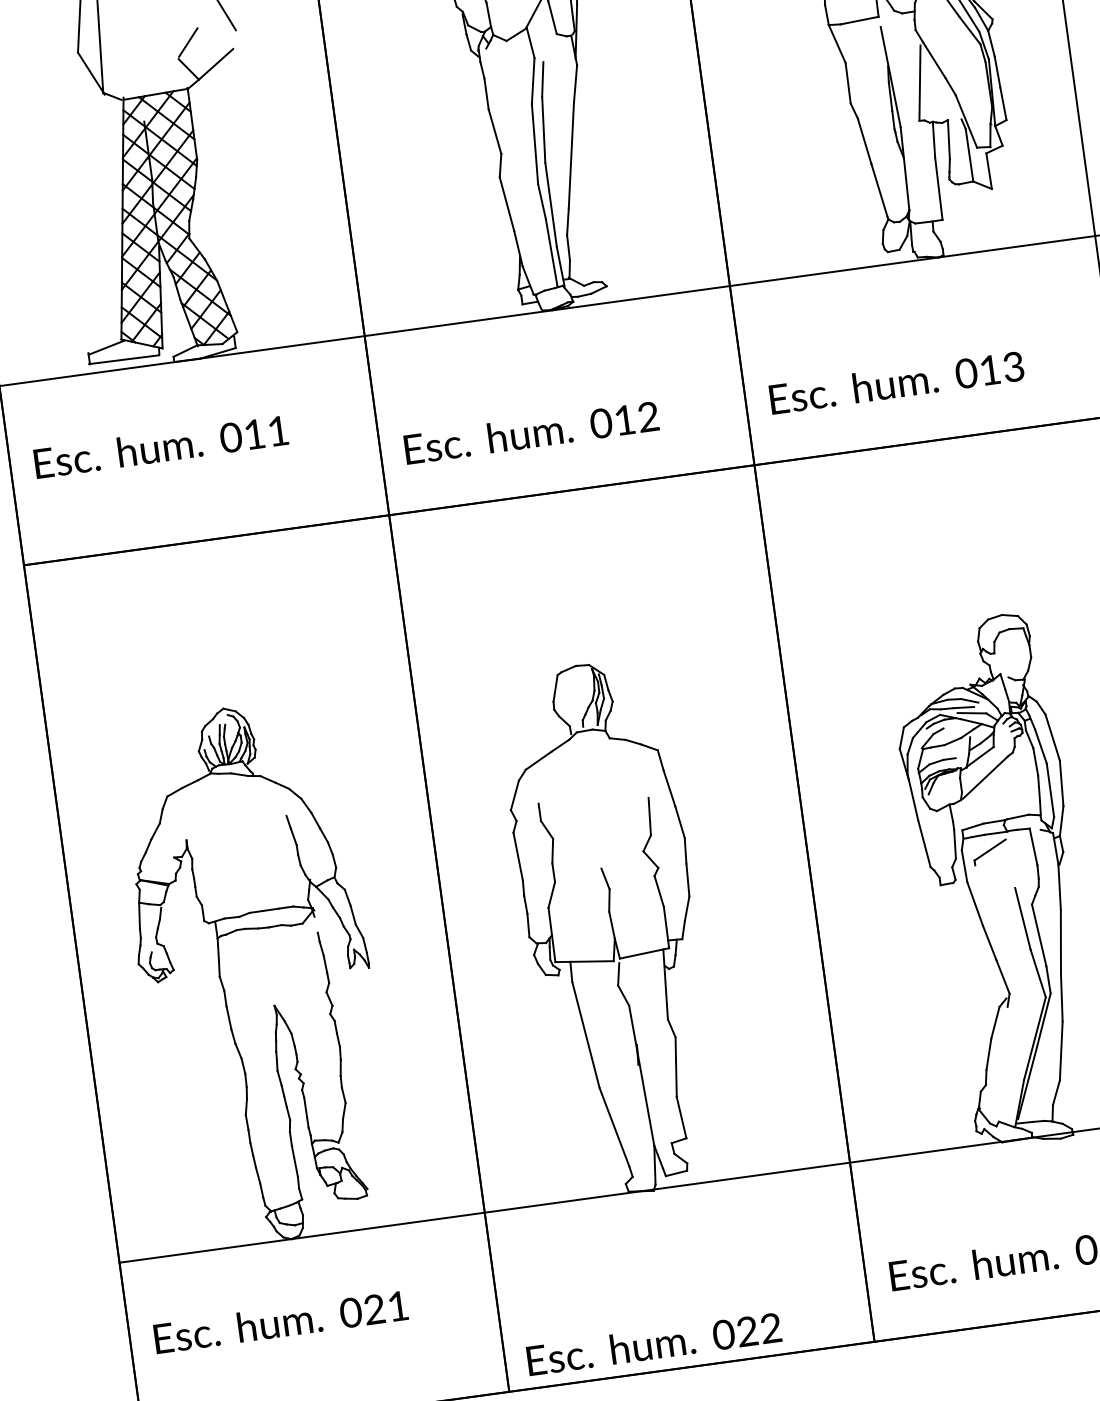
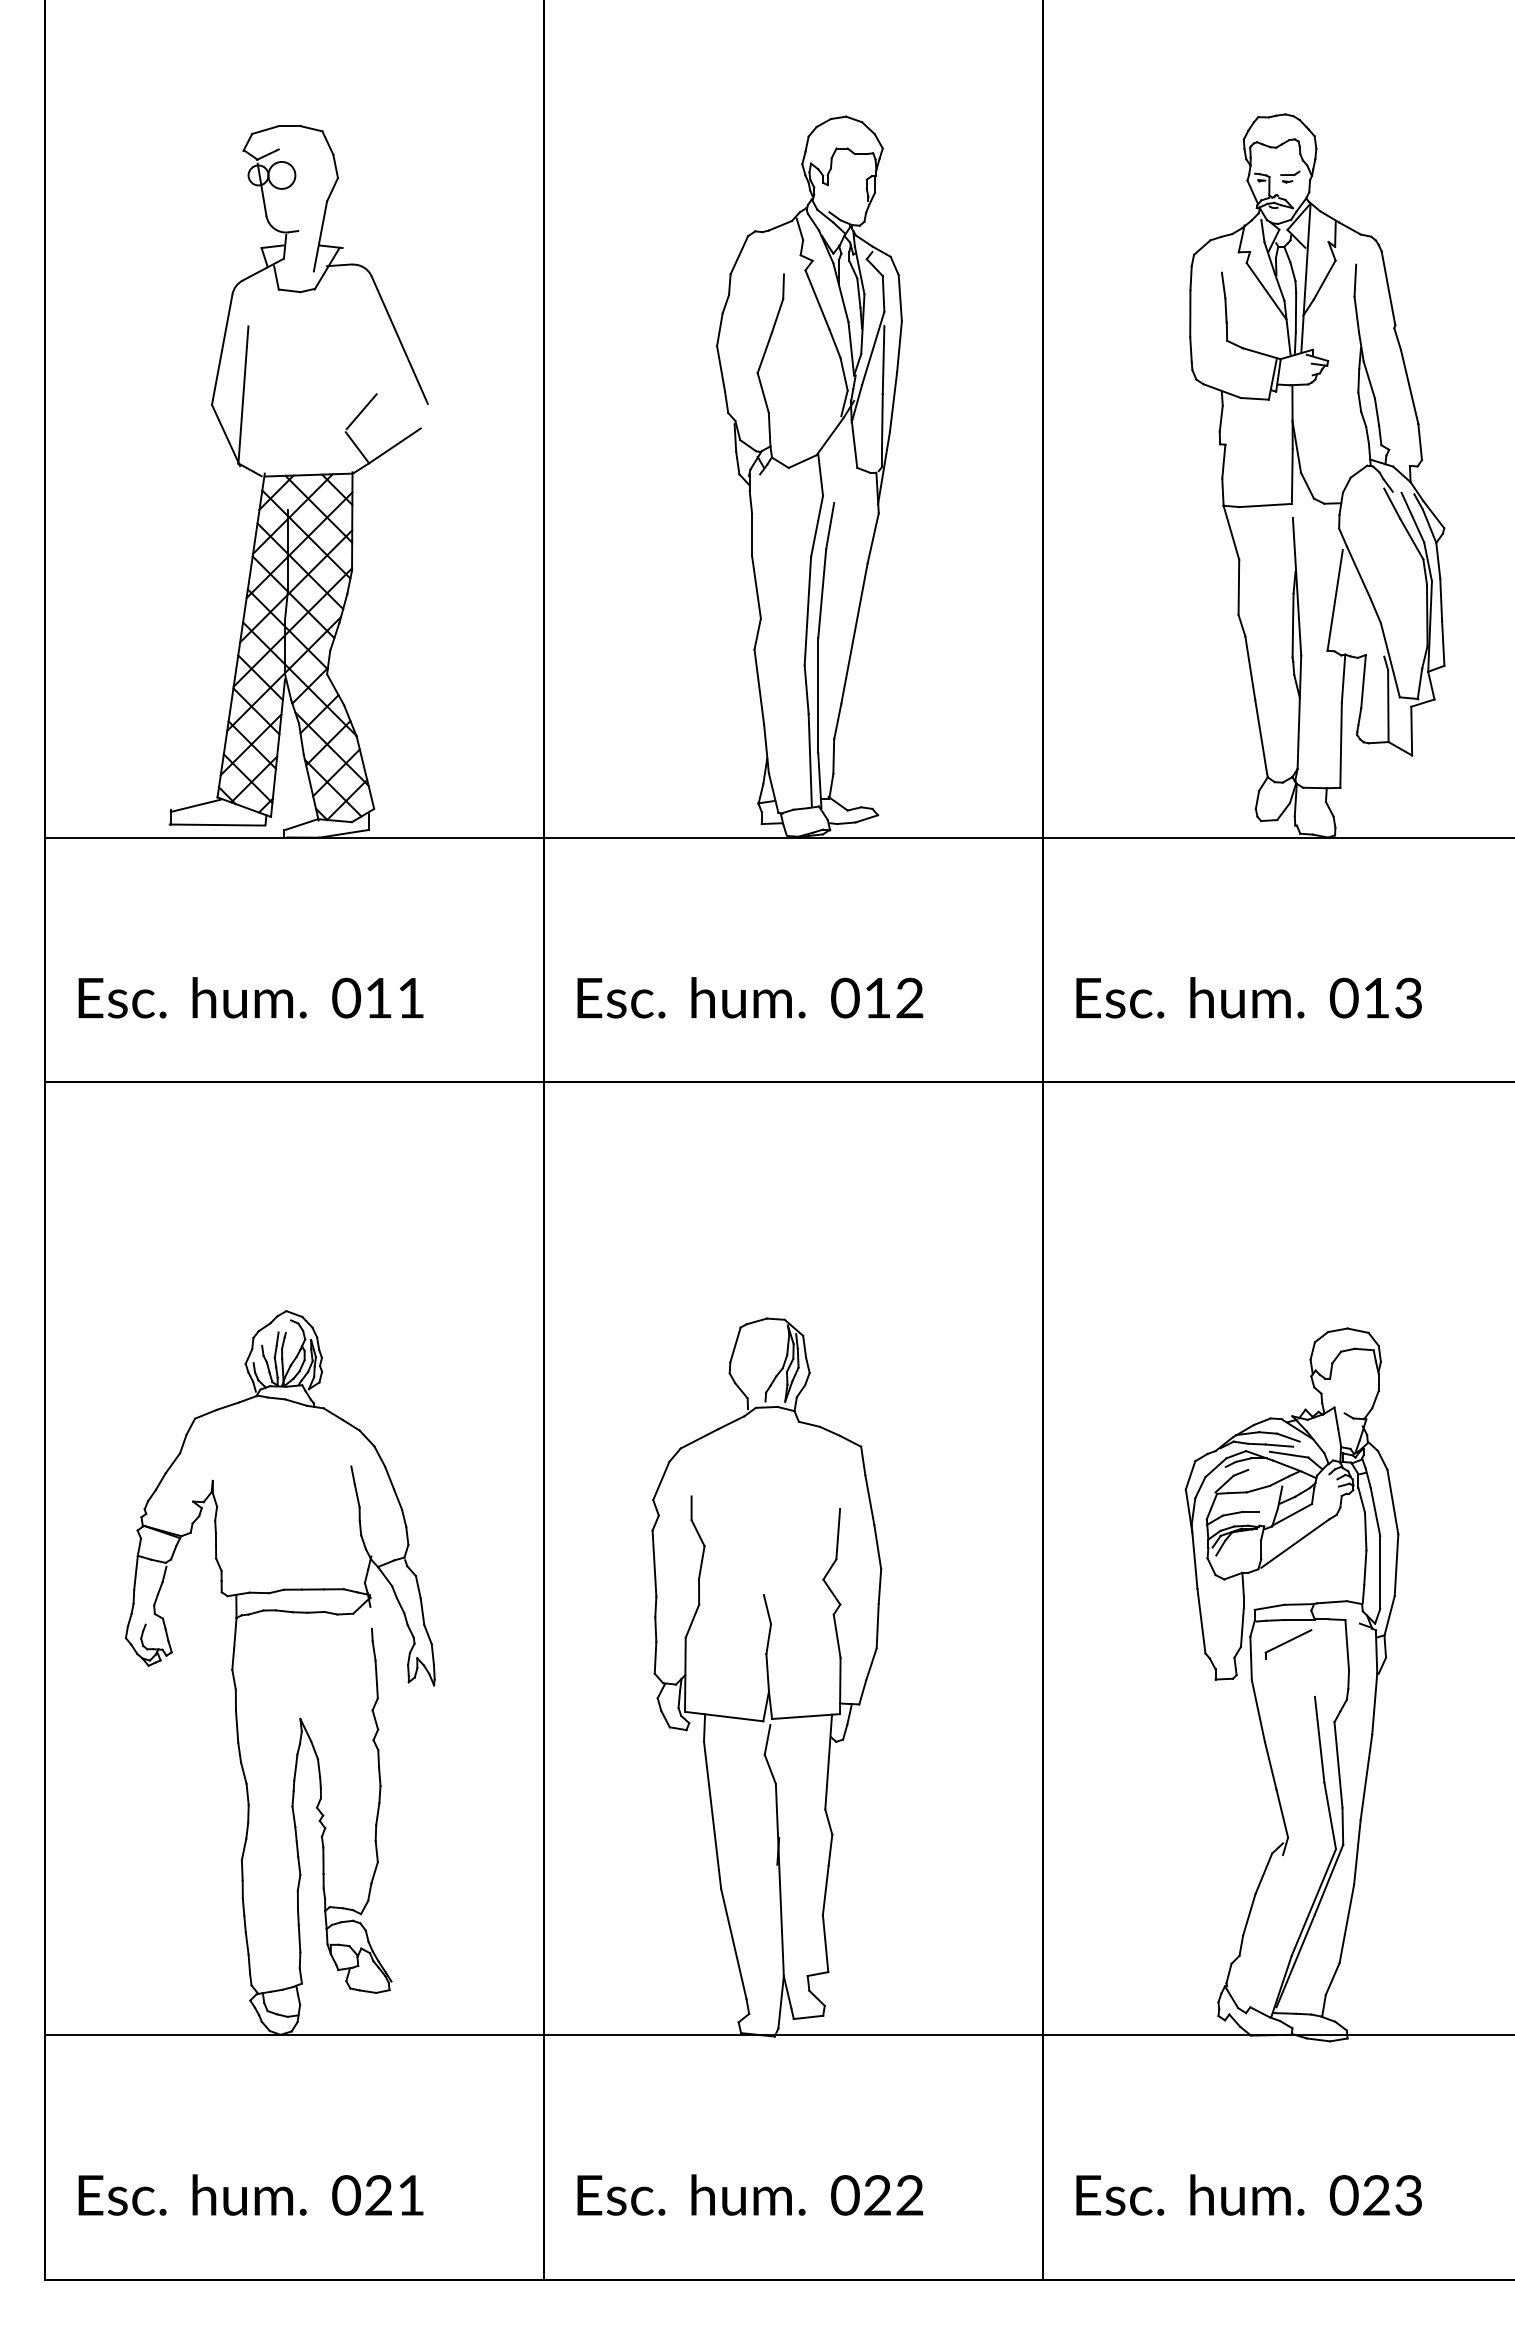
text: (160, 446) -> (250, 997), moved
text: (280, 1321) -> (250, 2194), moved
text: (654, 1343) -> (750, 2194), moved

